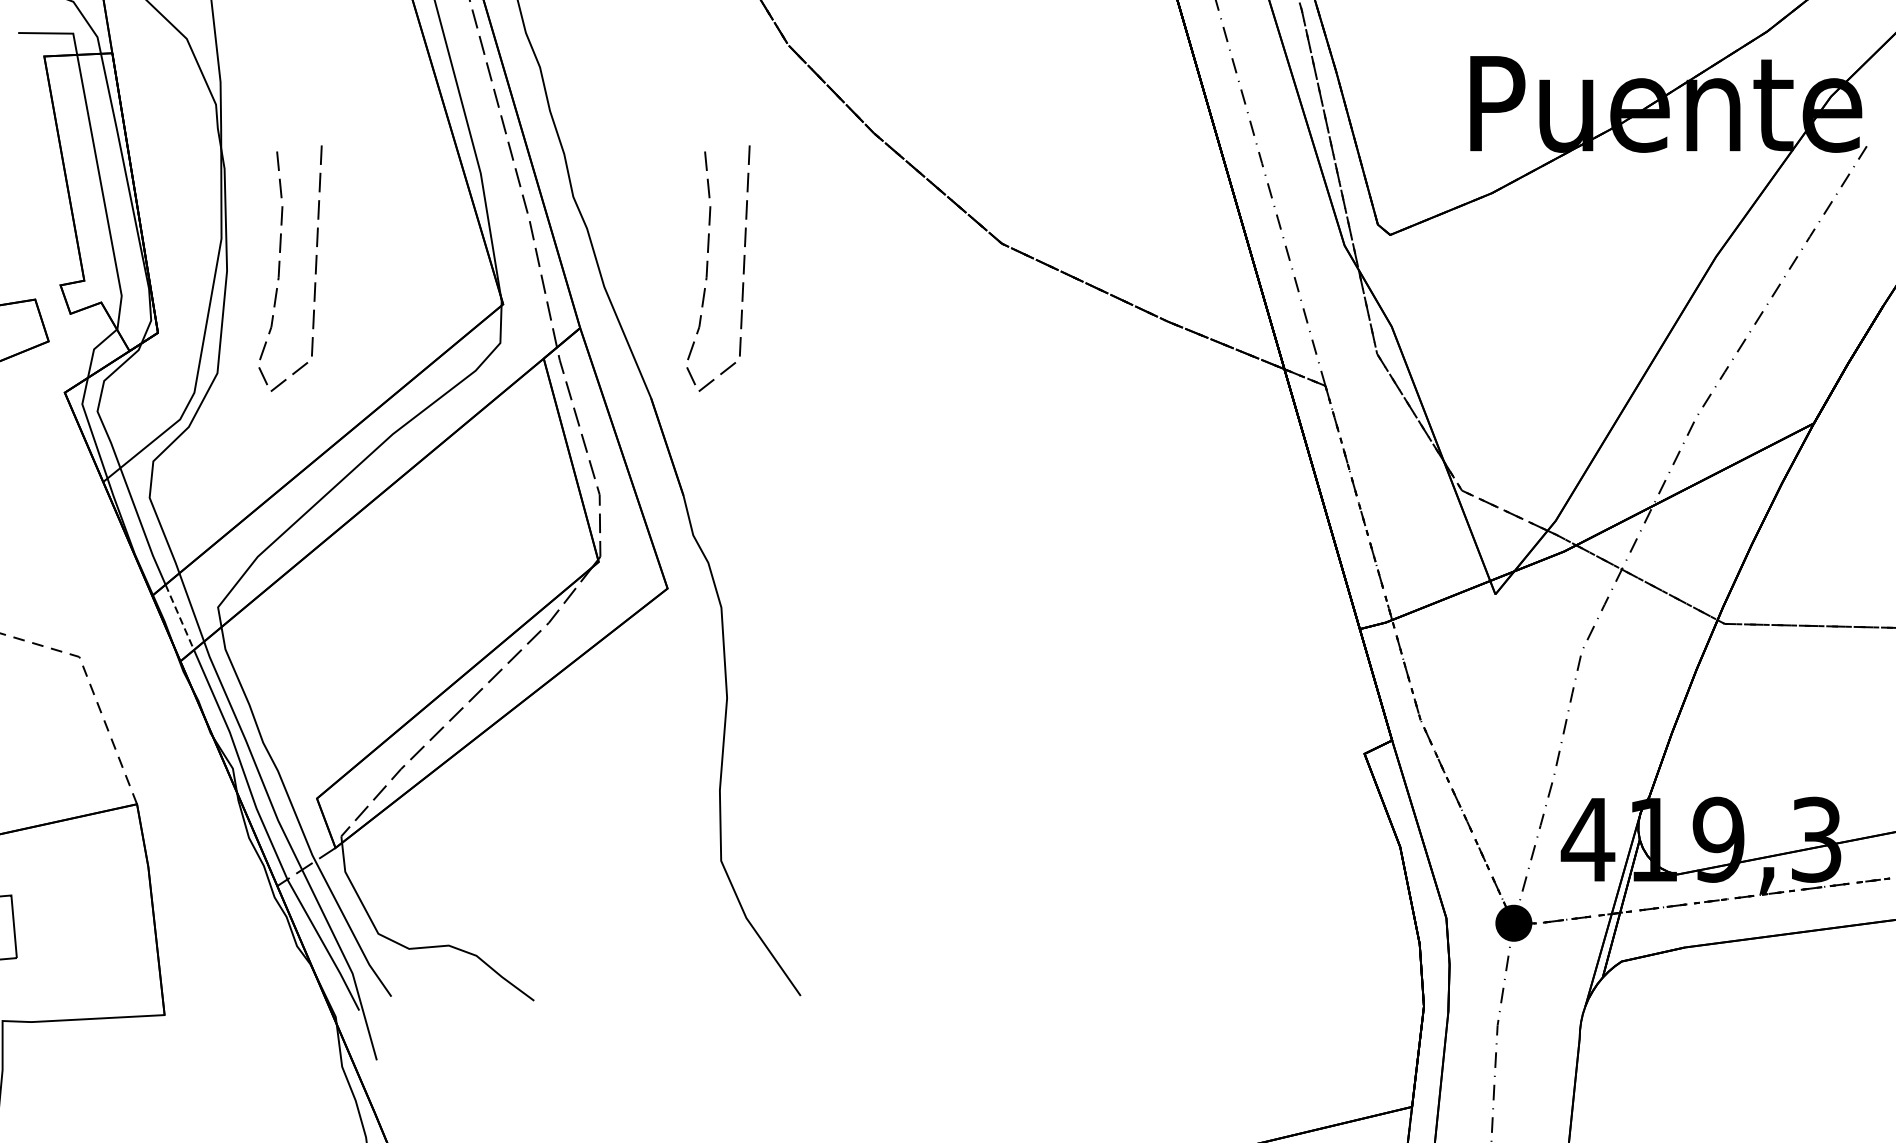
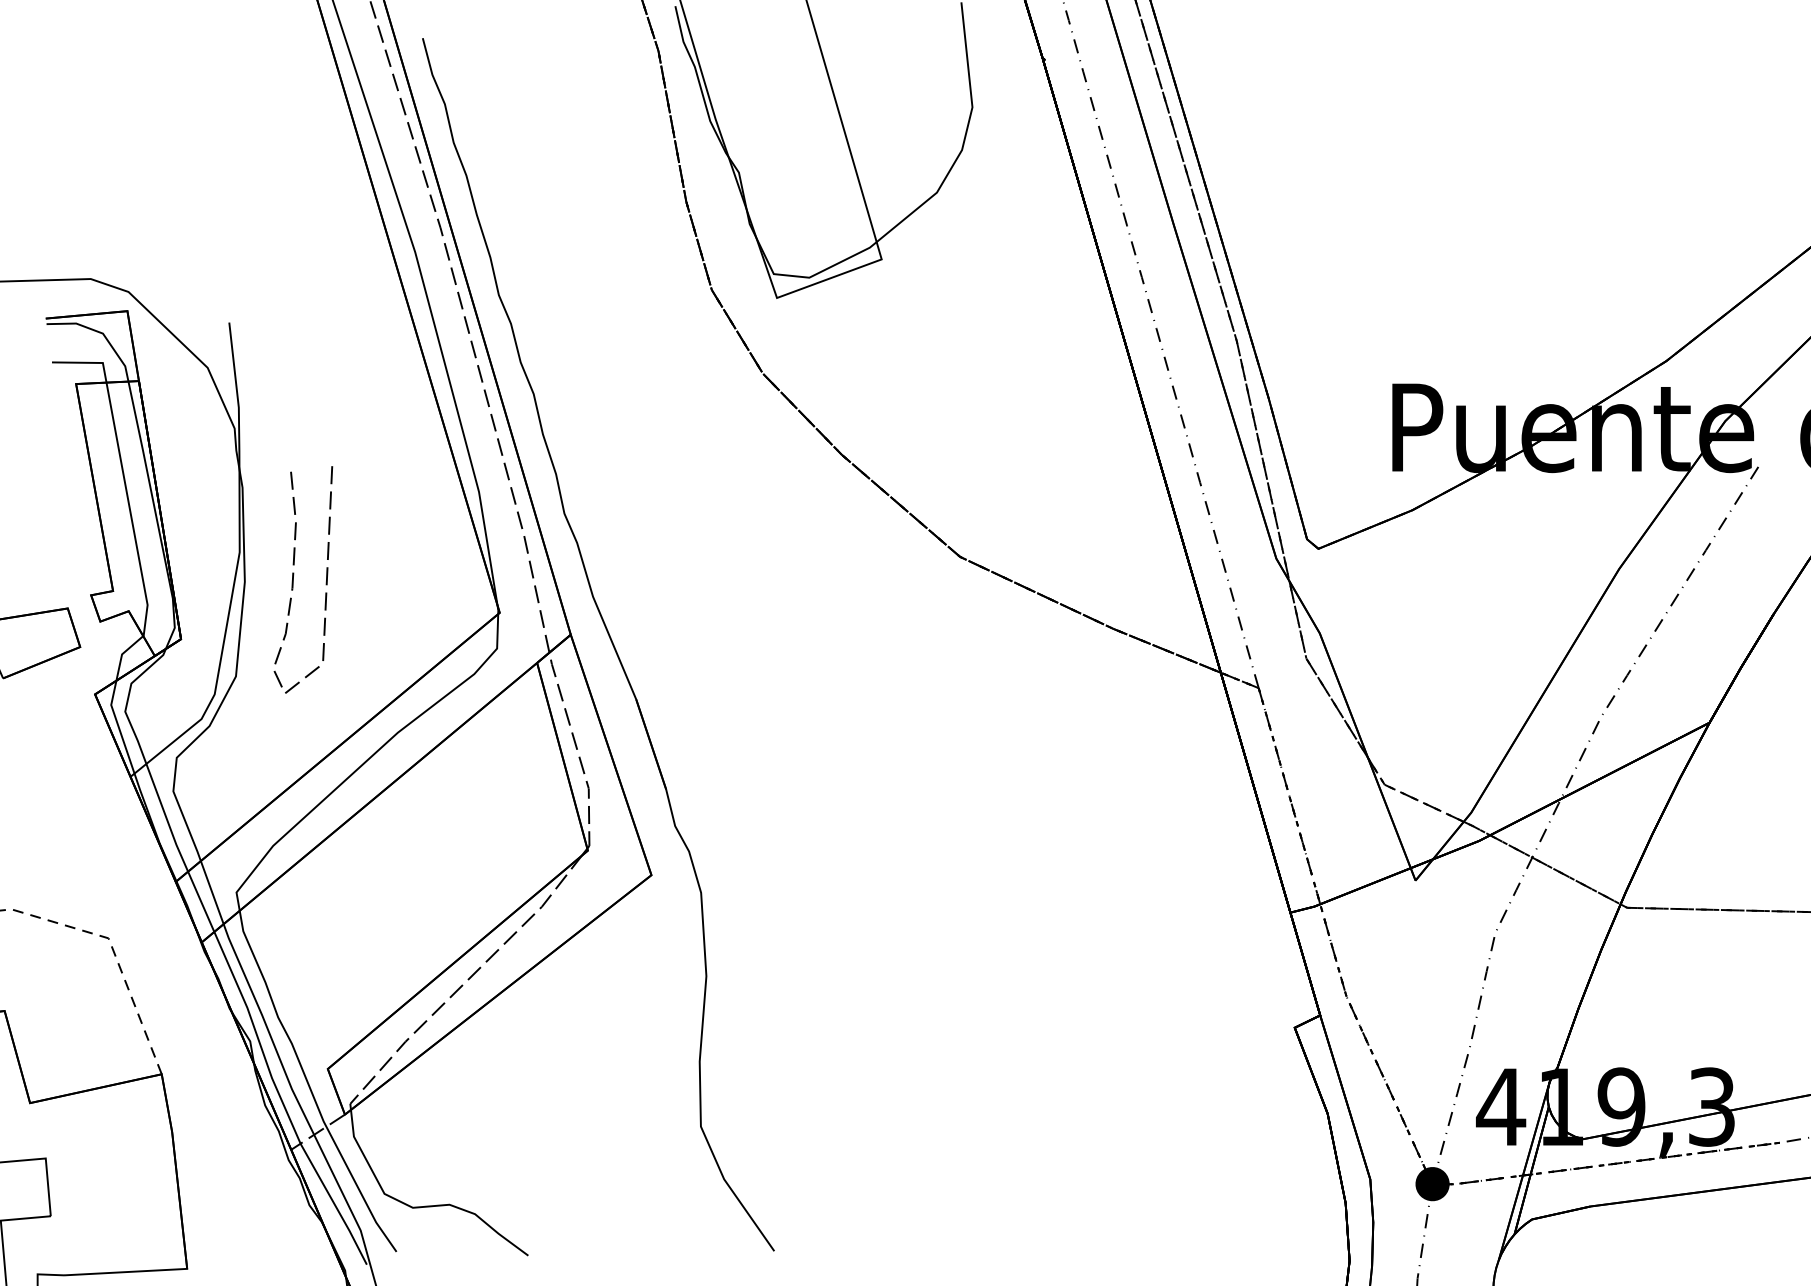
curve: (707, 268) -> (688, 579), removed
line: (180, 617) -> (201, 901), dashed -> solid

